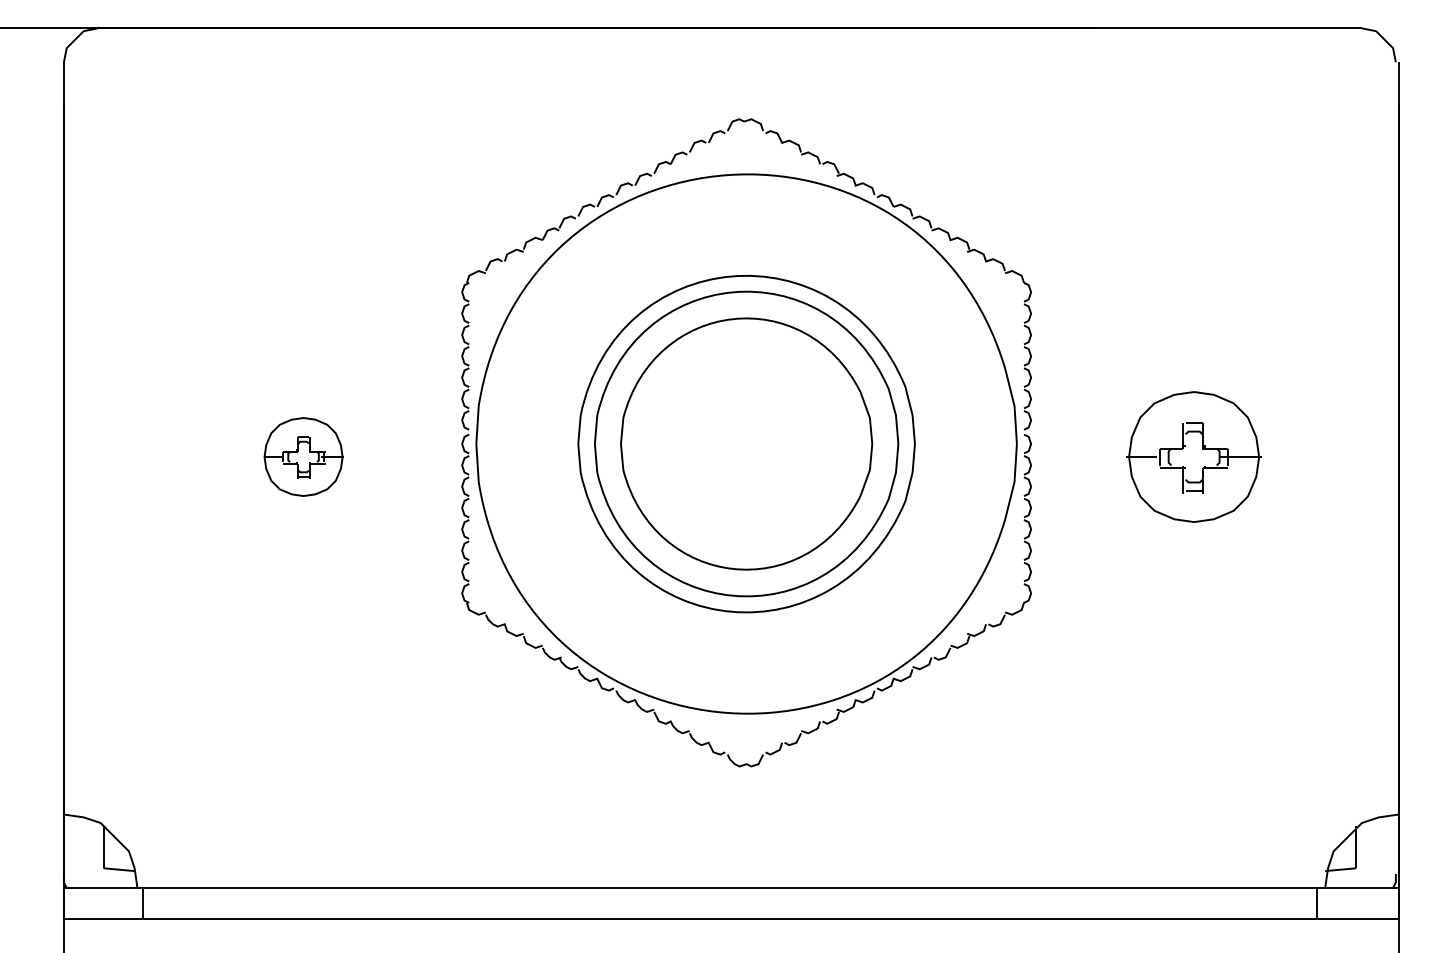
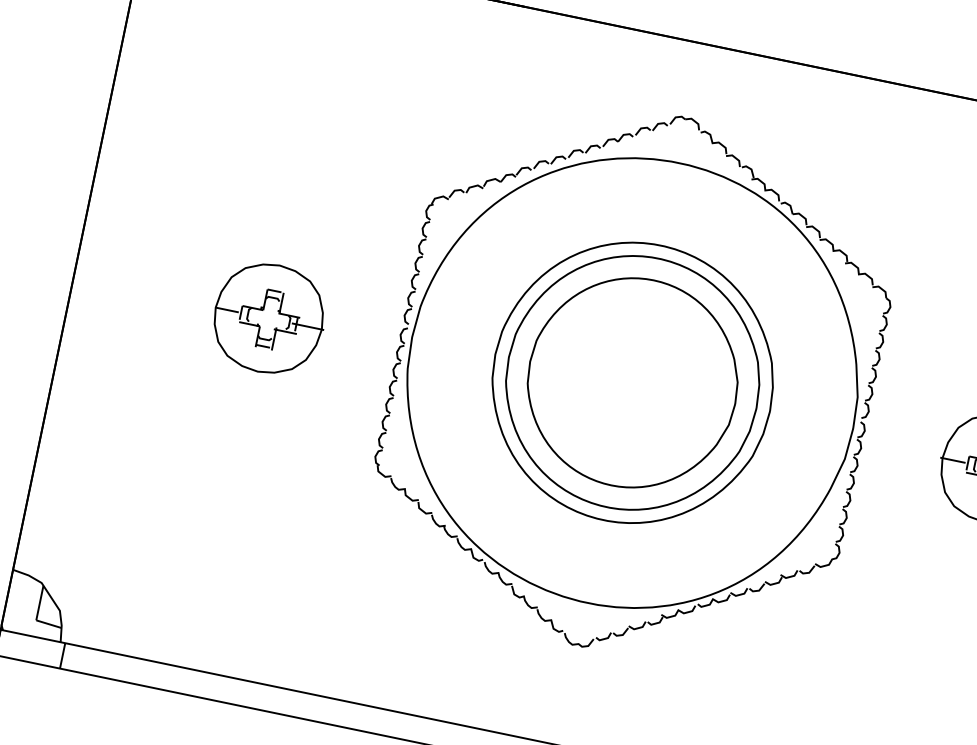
part: (303, 456) -> (269, 318), size x1.67

